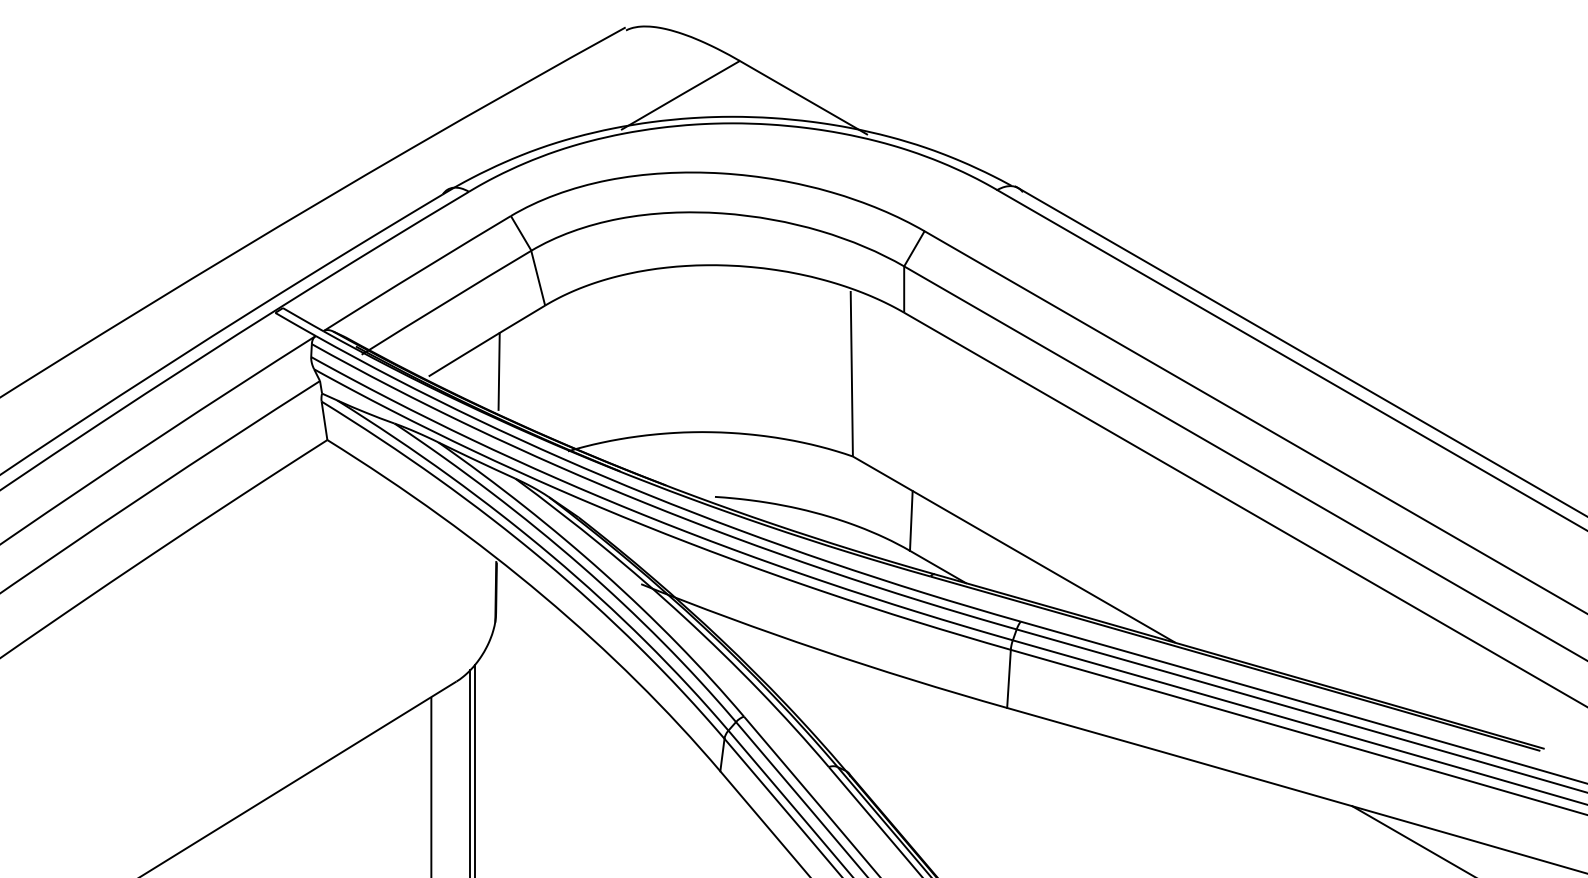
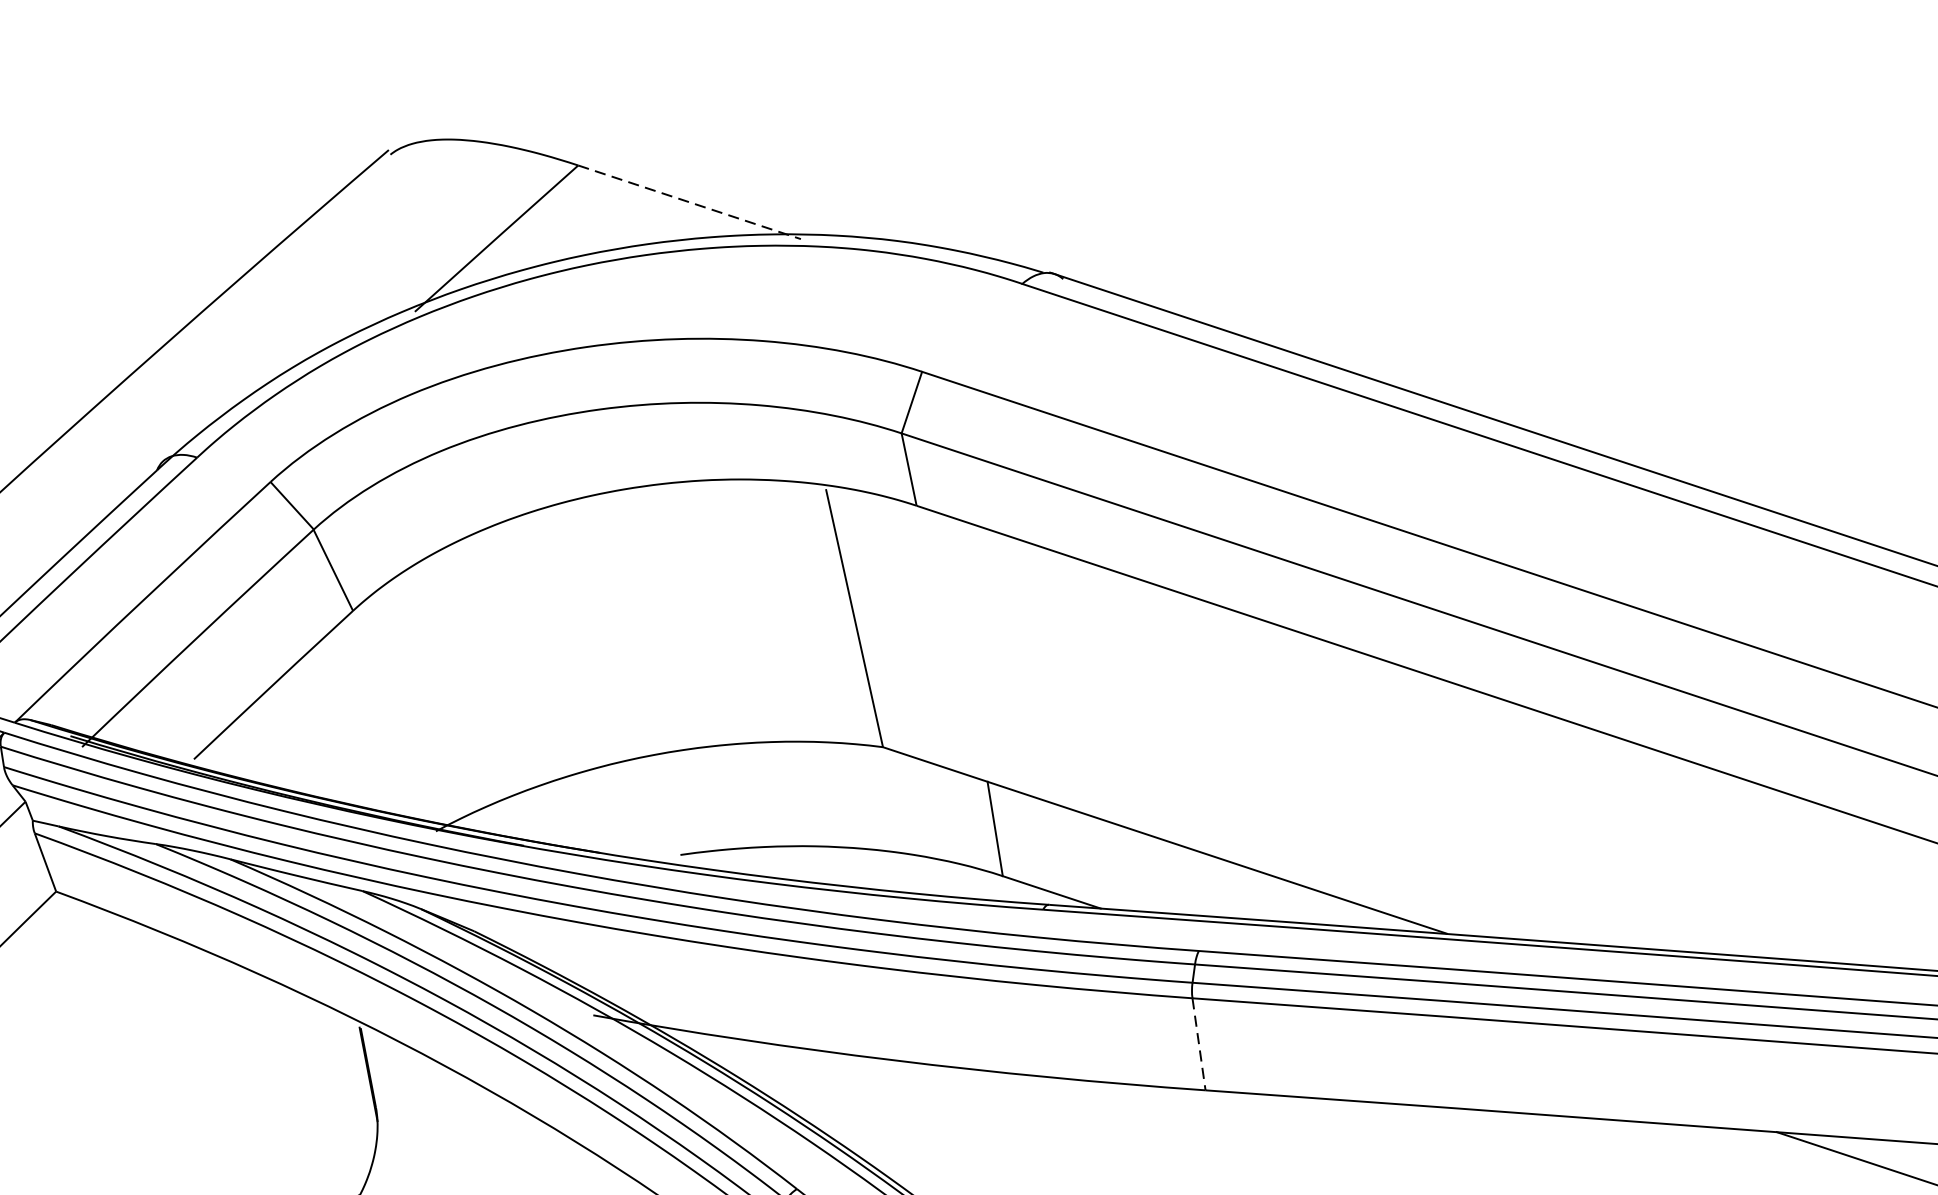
line: (803, 97) -> (689, 201), solid -> dashed
line: (498, 371) -> (301, 729), removed
line: (1008, 679) -> (1198, 1045), solid -> dashed

